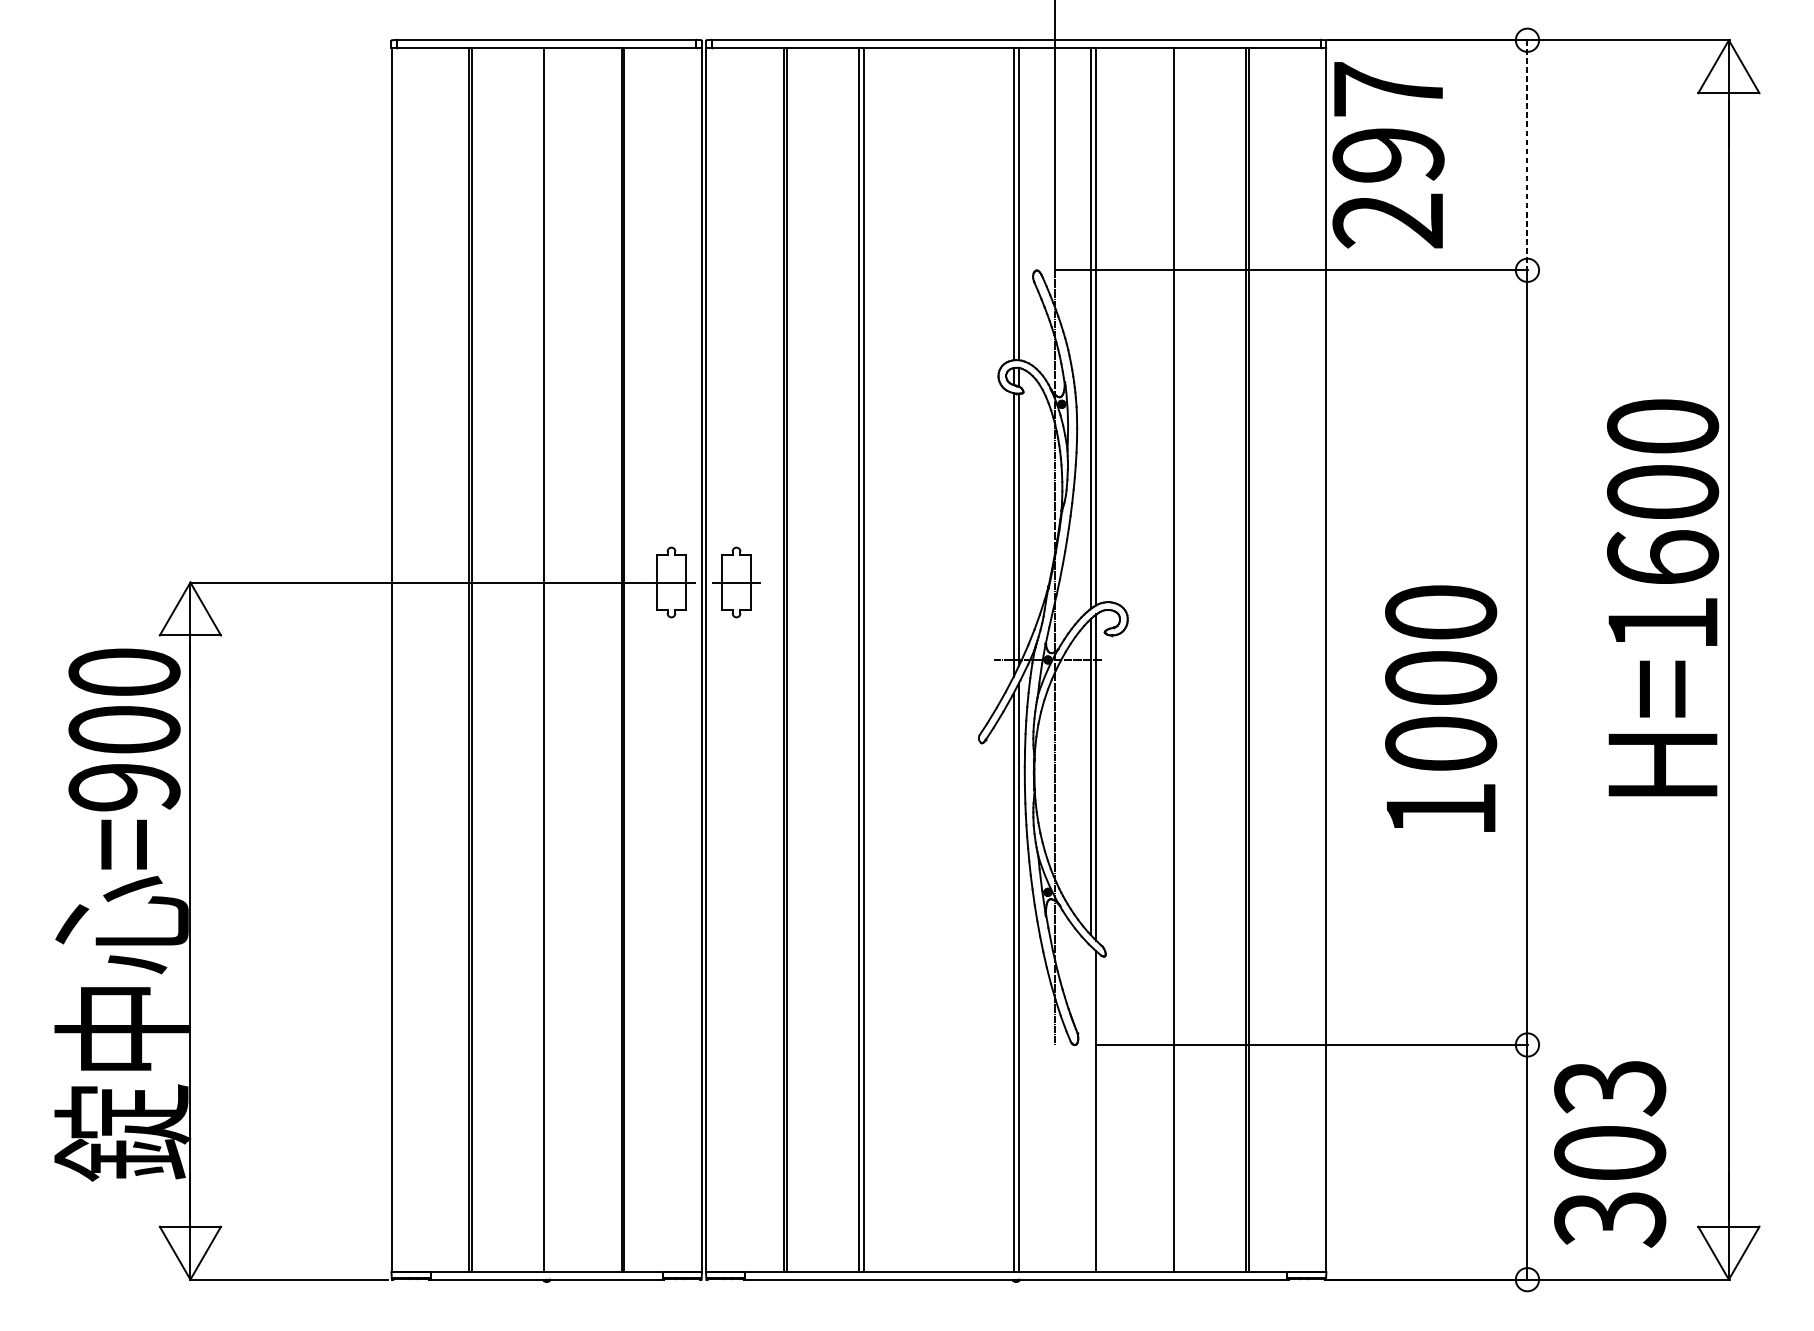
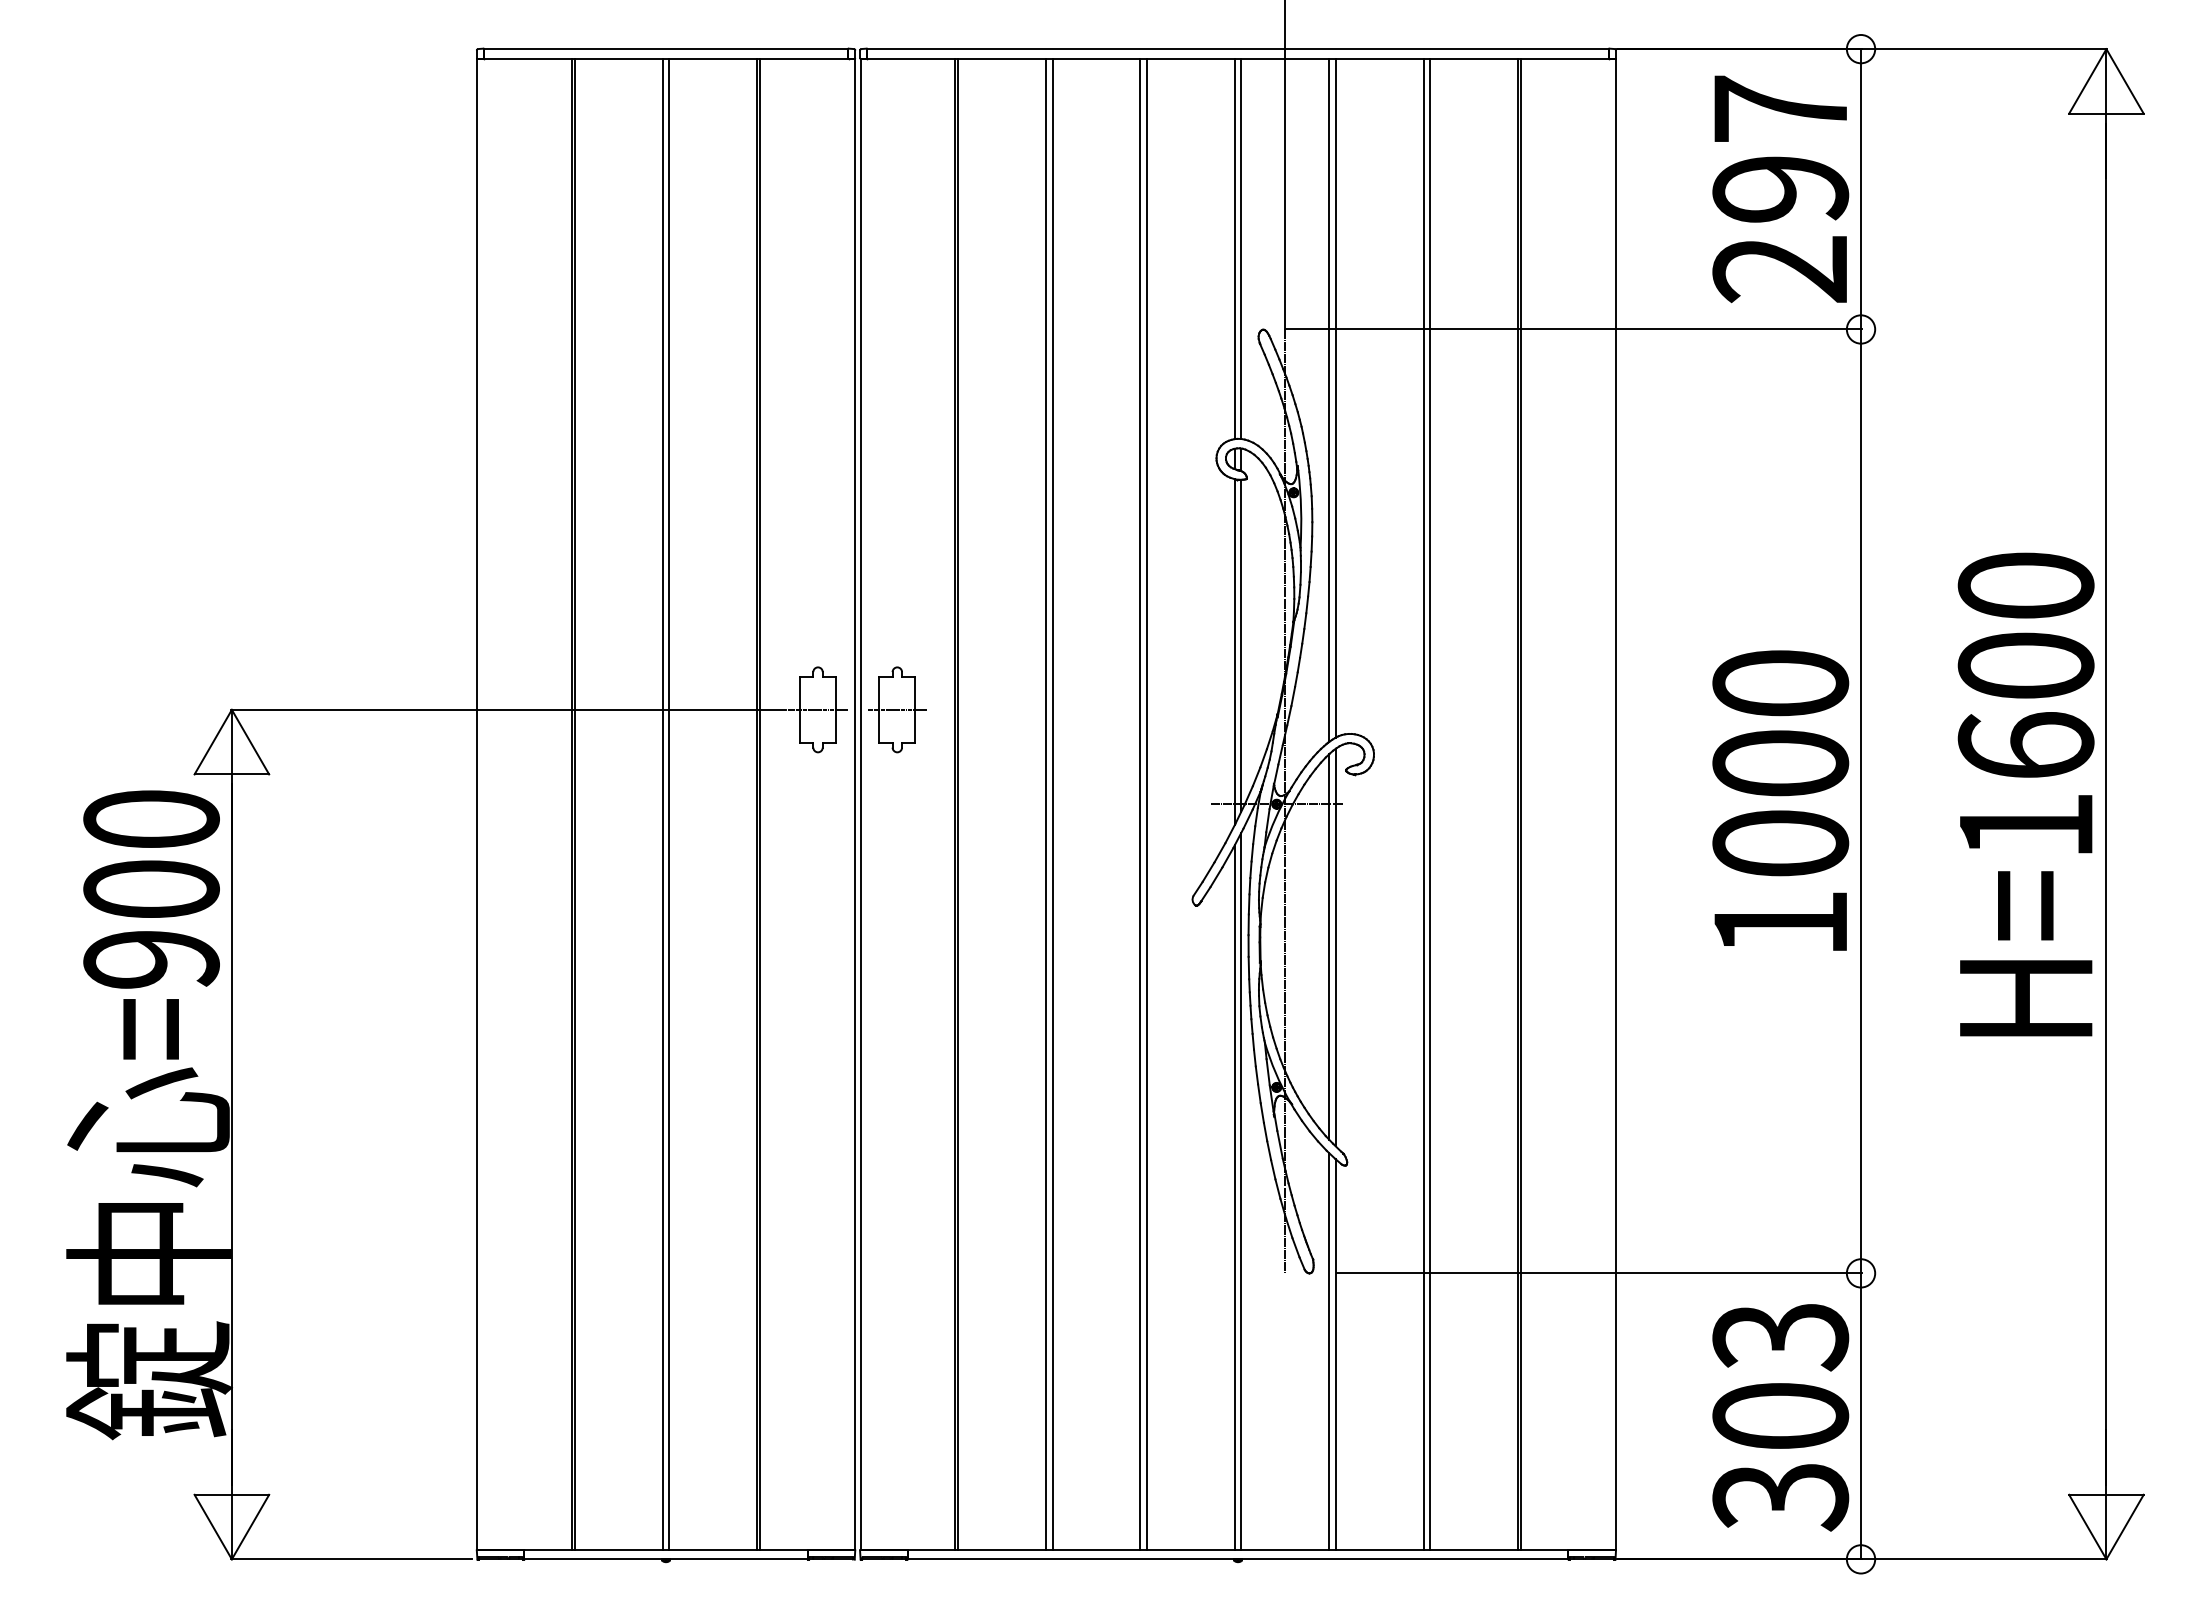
text: (1388, 155) -> (1780, 189), moved
line: (1527, 155) -> (1861, 189), dashed -> solid
text: (1662, 597) -> (2025, 794), moved
line: (549, 659) -> (669, 803), added
line: (936, 659) -> (1140, 803), added
line: (941, 659) -> (1146, 803), added
line: (1168, 659) -> (1423, 803), added
text: (1440, 708) -> (1780, 800), moved
line: (1091, 1109) -> (1329, 1351), added
text: (1609, 1154) -> (1780, 1417), moved

